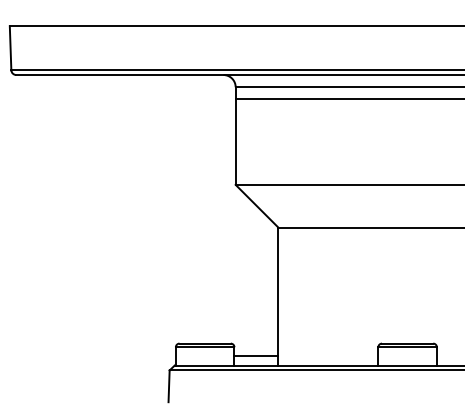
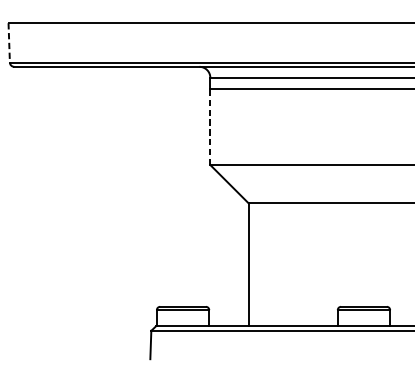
line: (10, 48) -> (9, 43), solid -> dashed
line: (235, 142) -> (210, 127), solid -> dashed
line: (256, 355) -> (228, 317), removed

